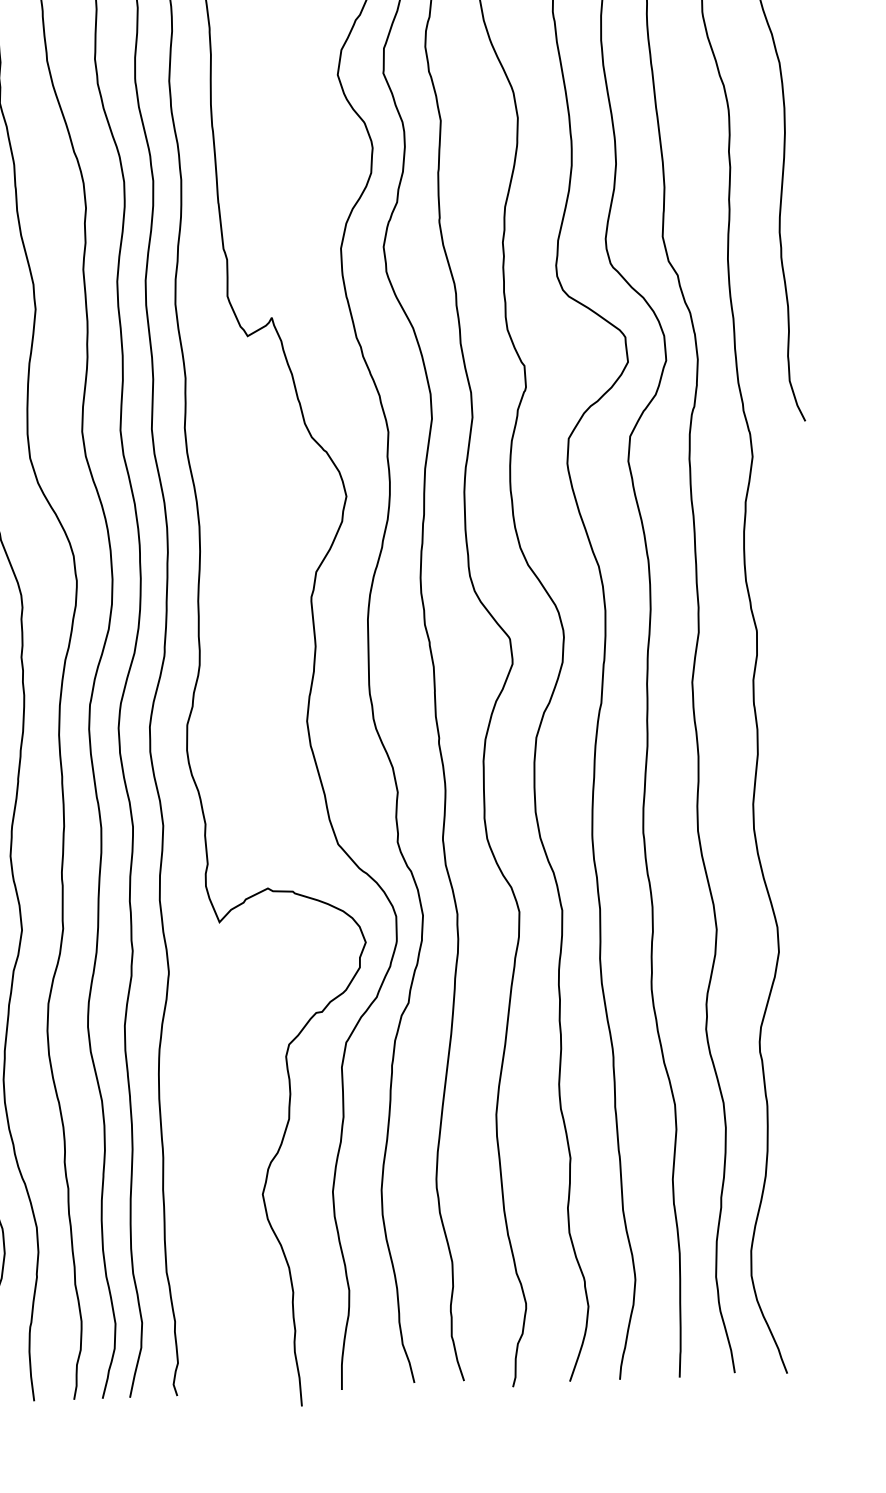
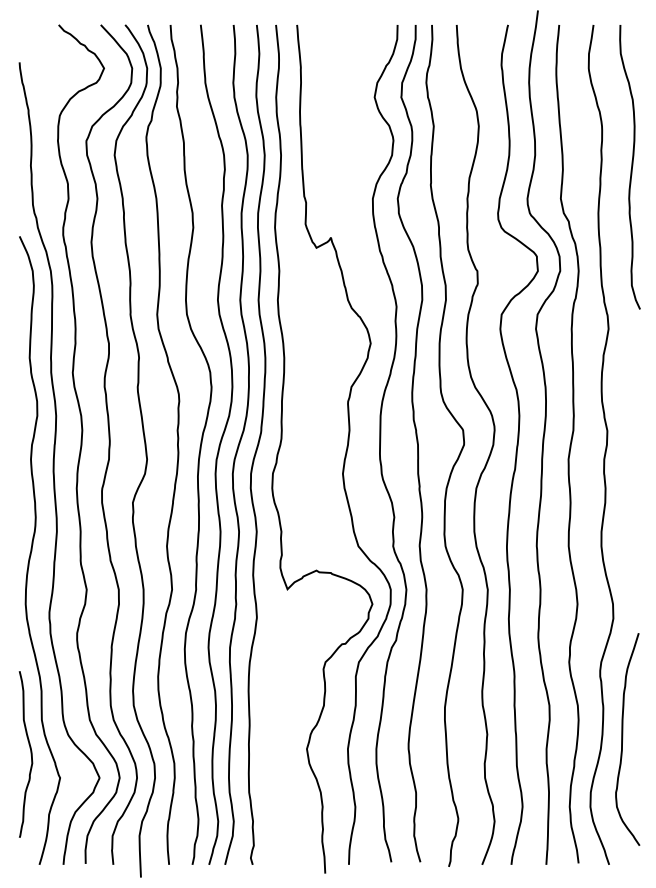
curve: (803, 1158) -> (623, 739), added

